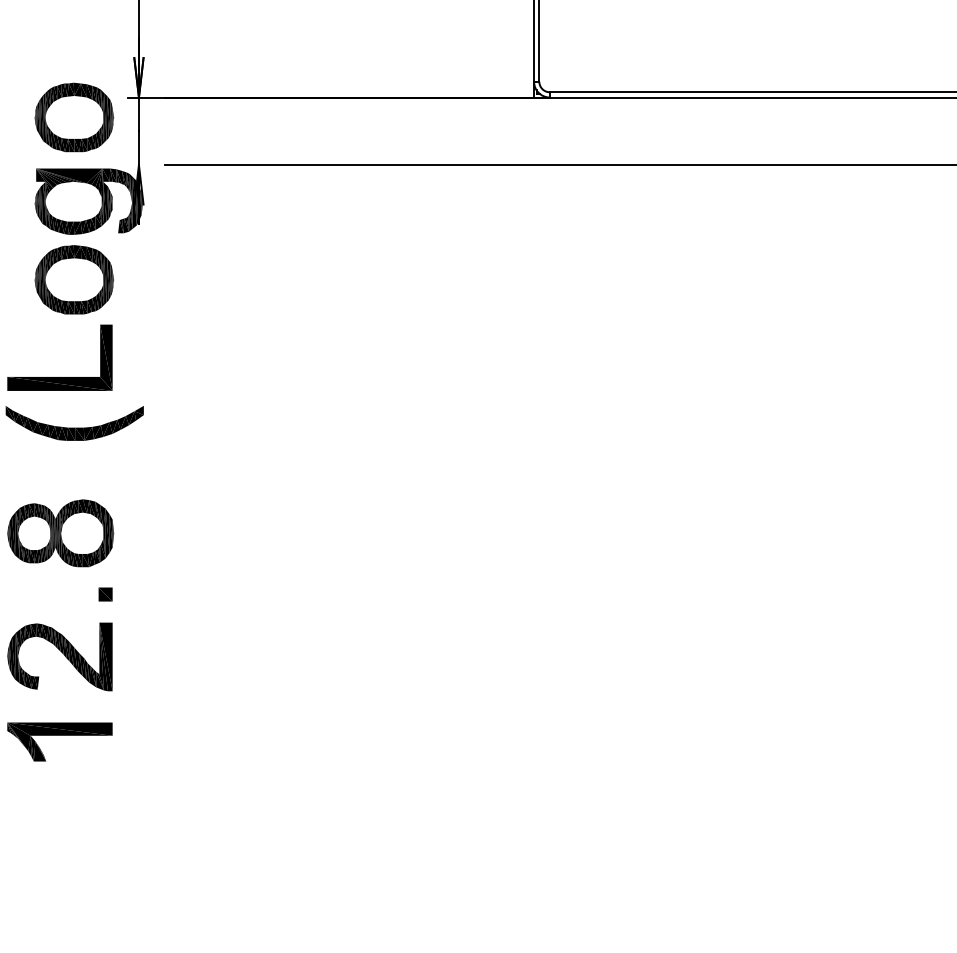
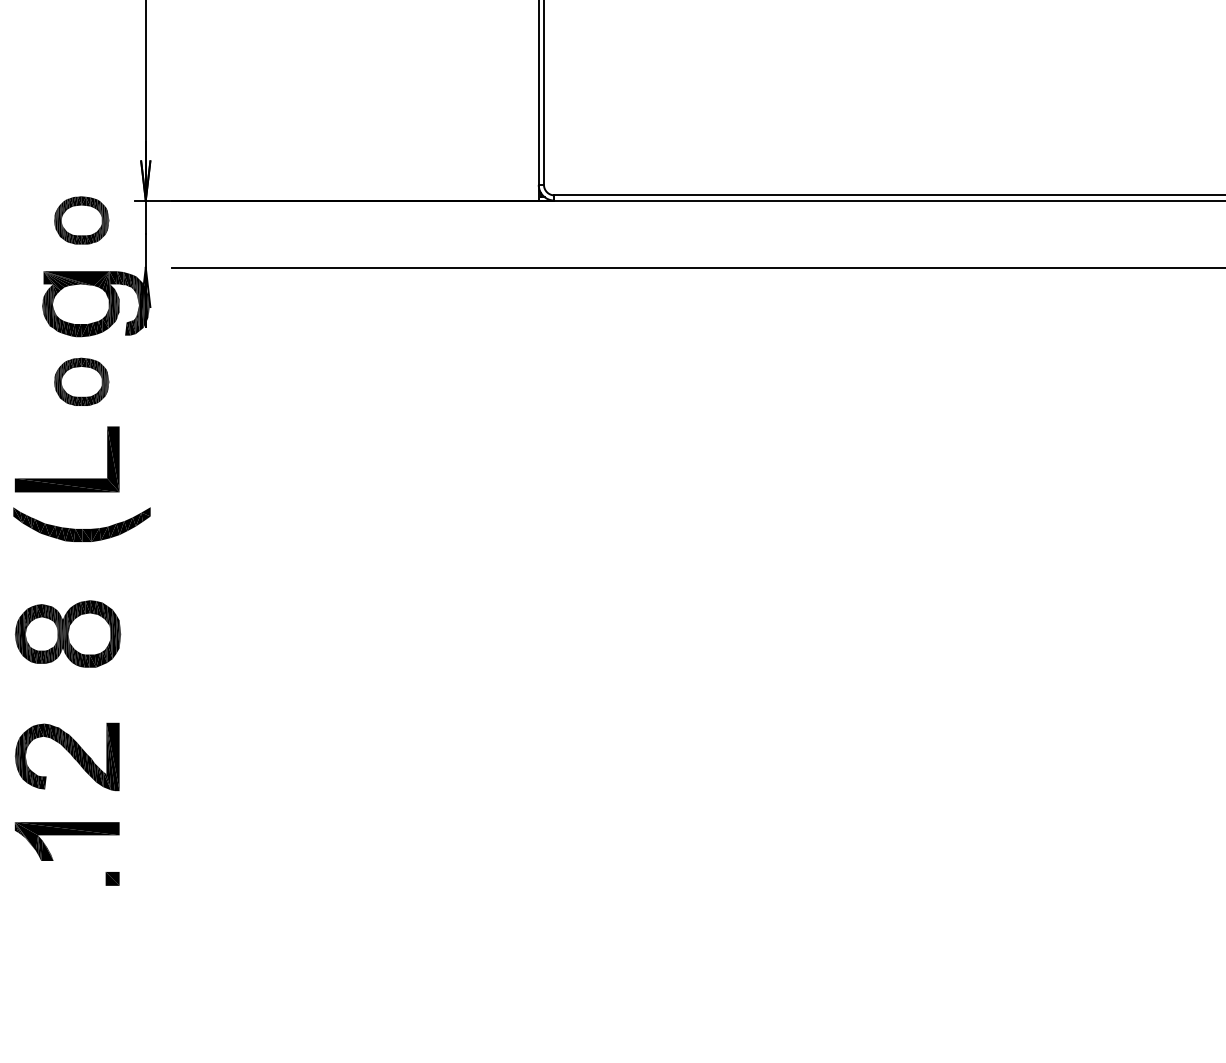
part: (74, 117) -> (81, 220), size x0.7
part: (74, 279) -> (81, 381), size x0.7
part: (105, 594) -> (112, 878), moved

